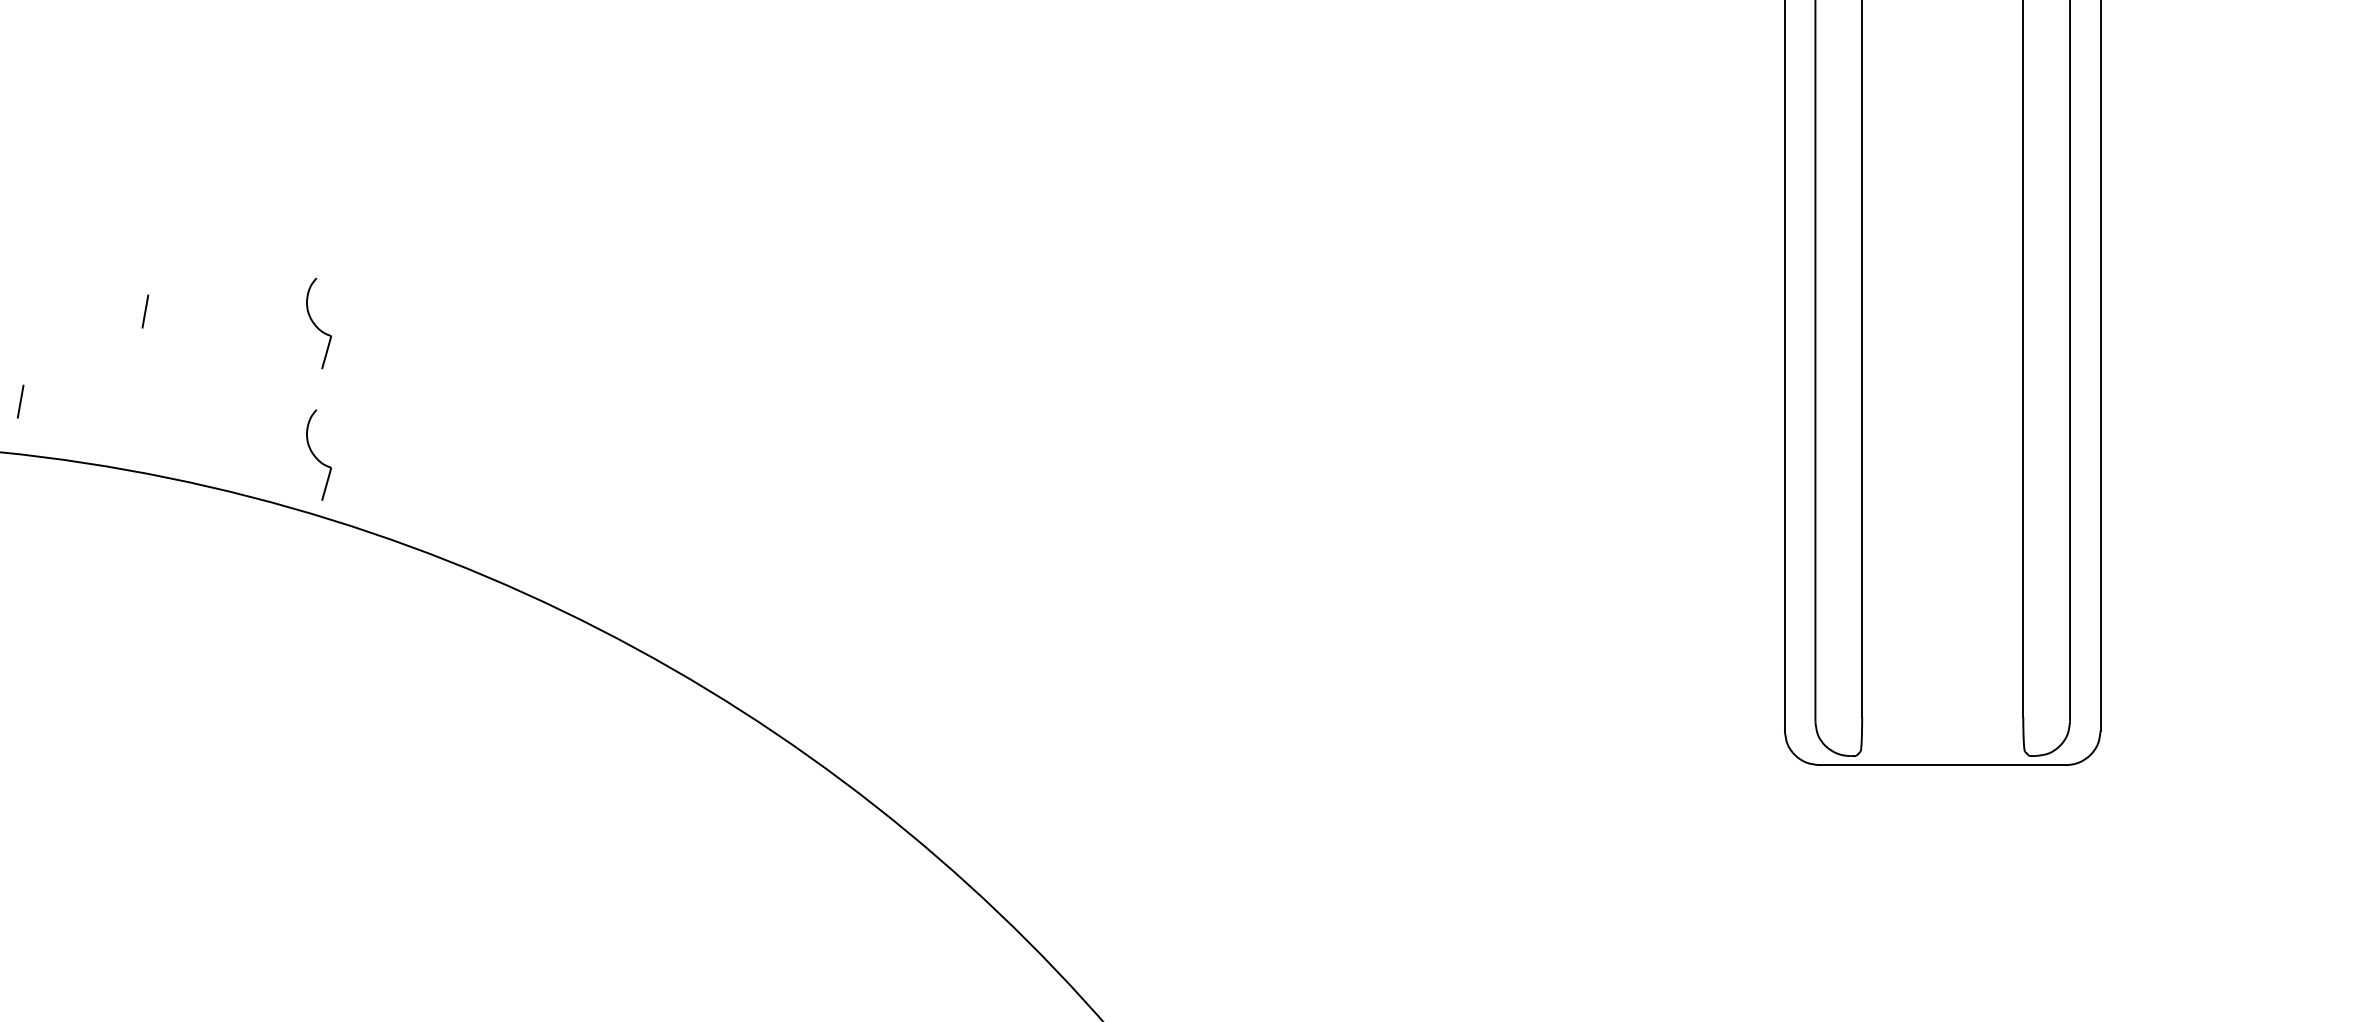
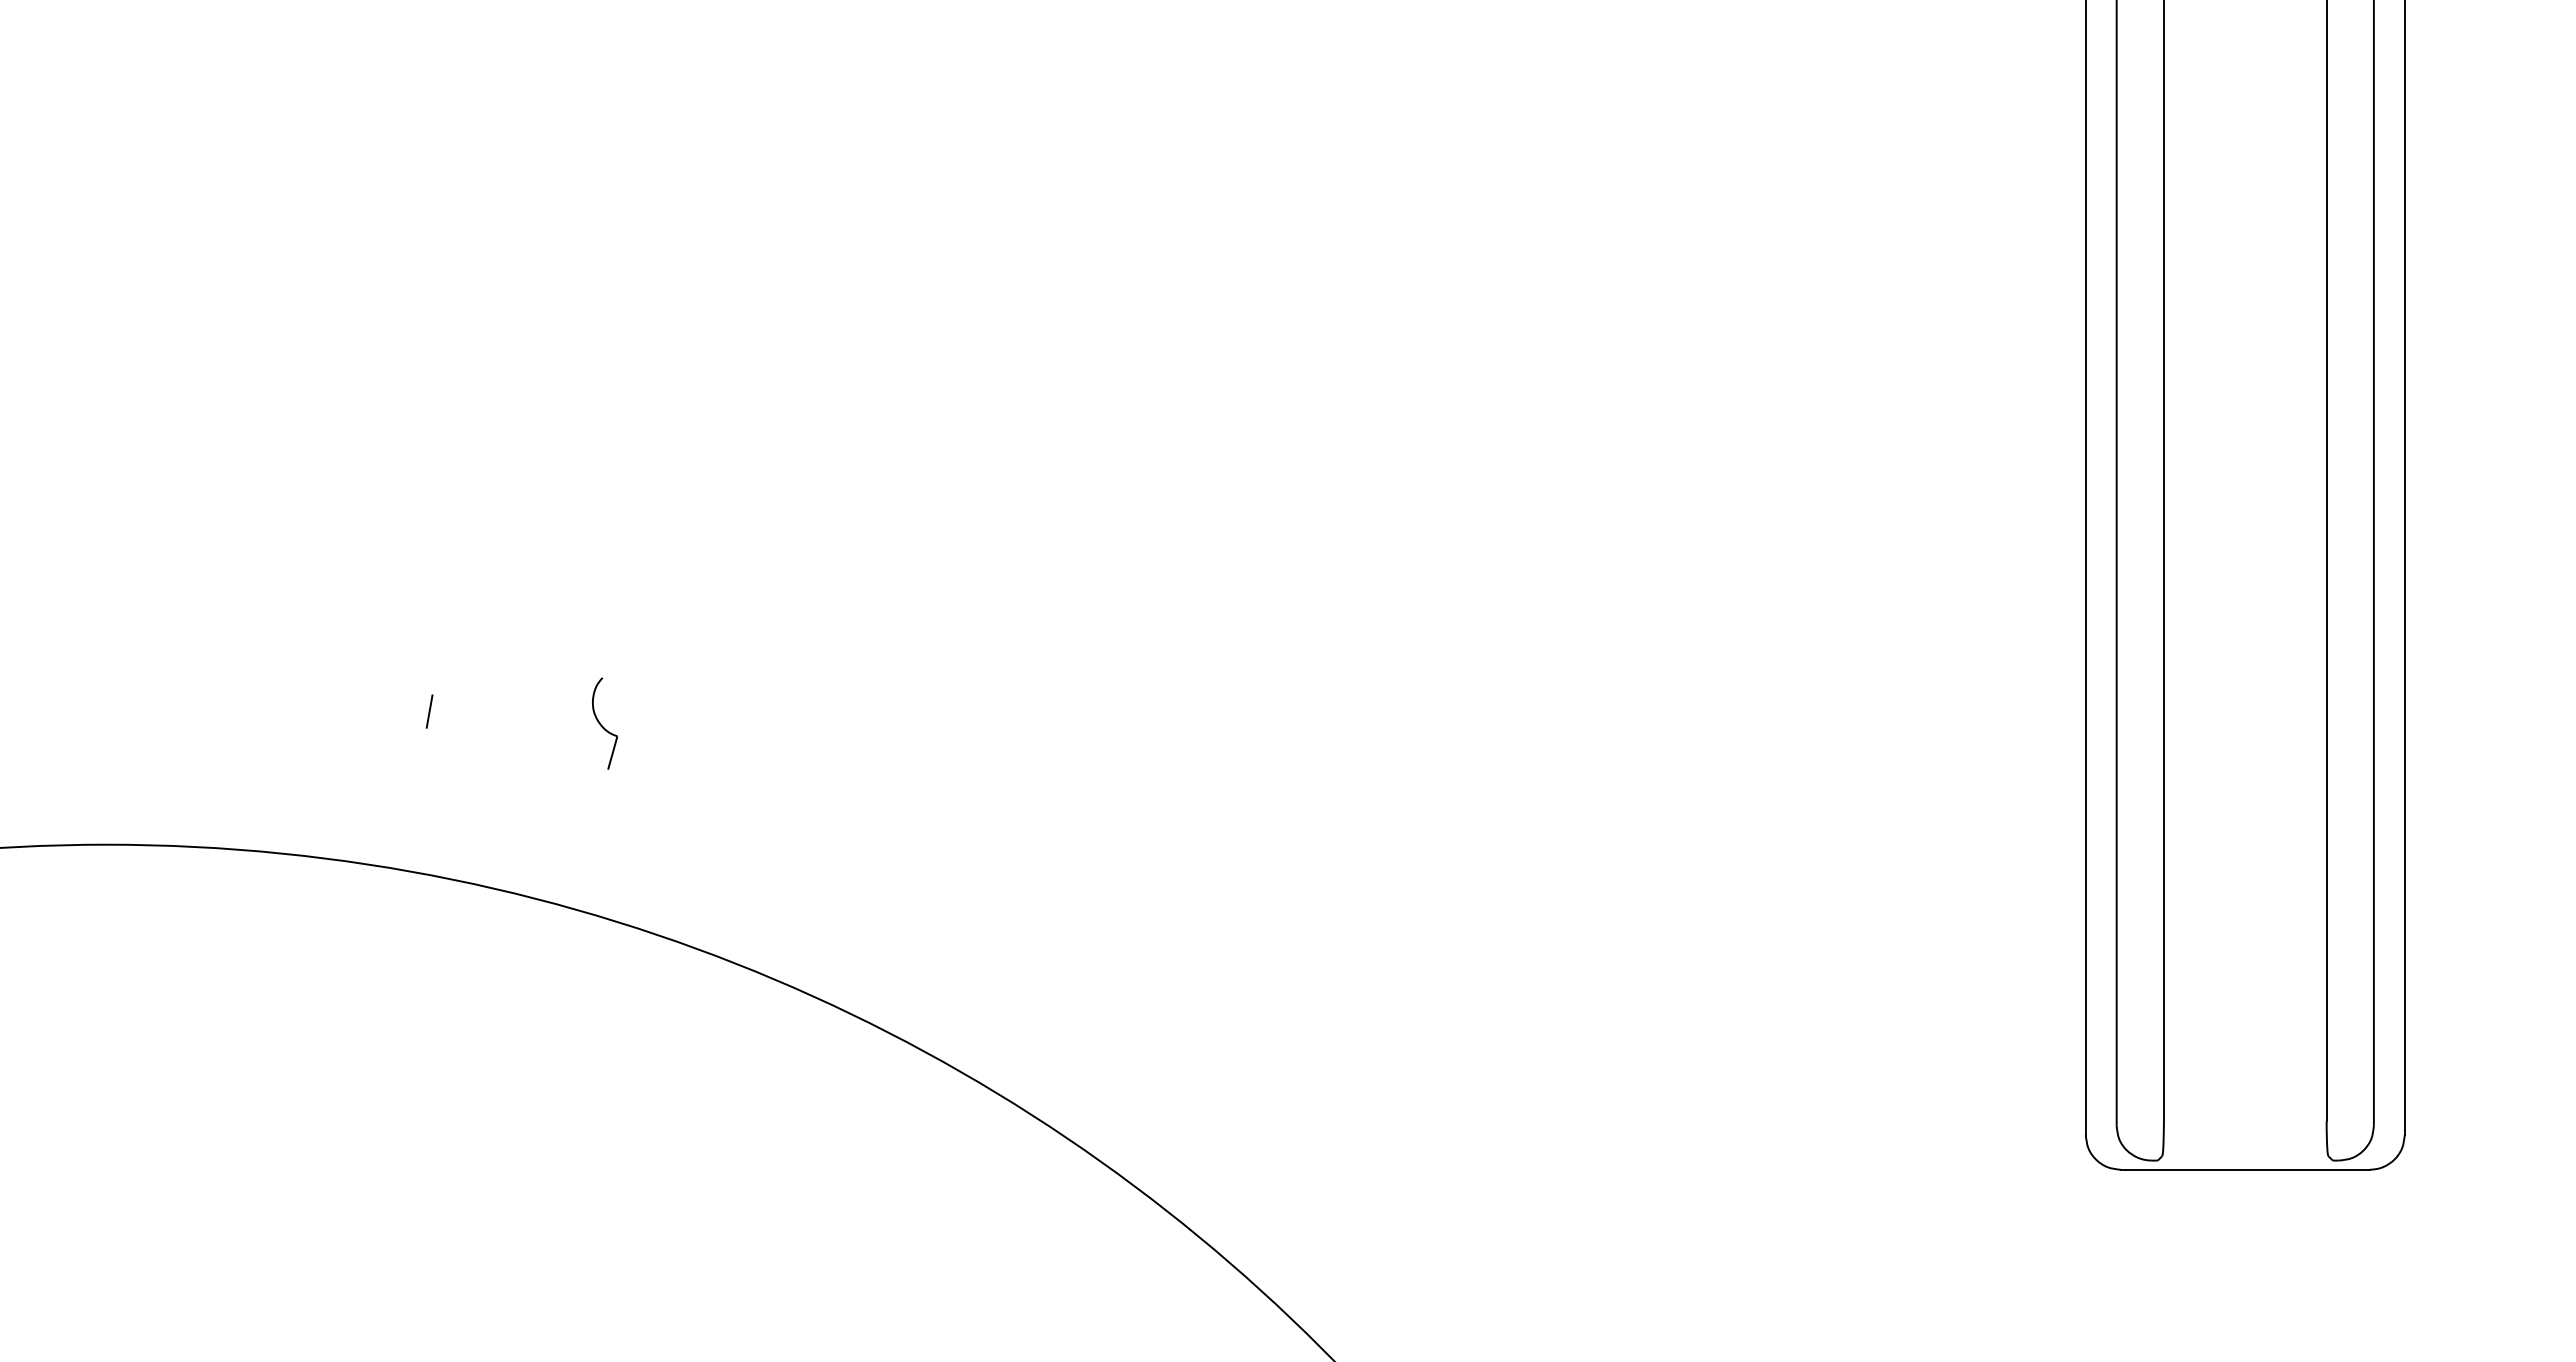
line: (20, 401) -> (303, 802), removed
part: (319, 455) -> (605, 856), removed

